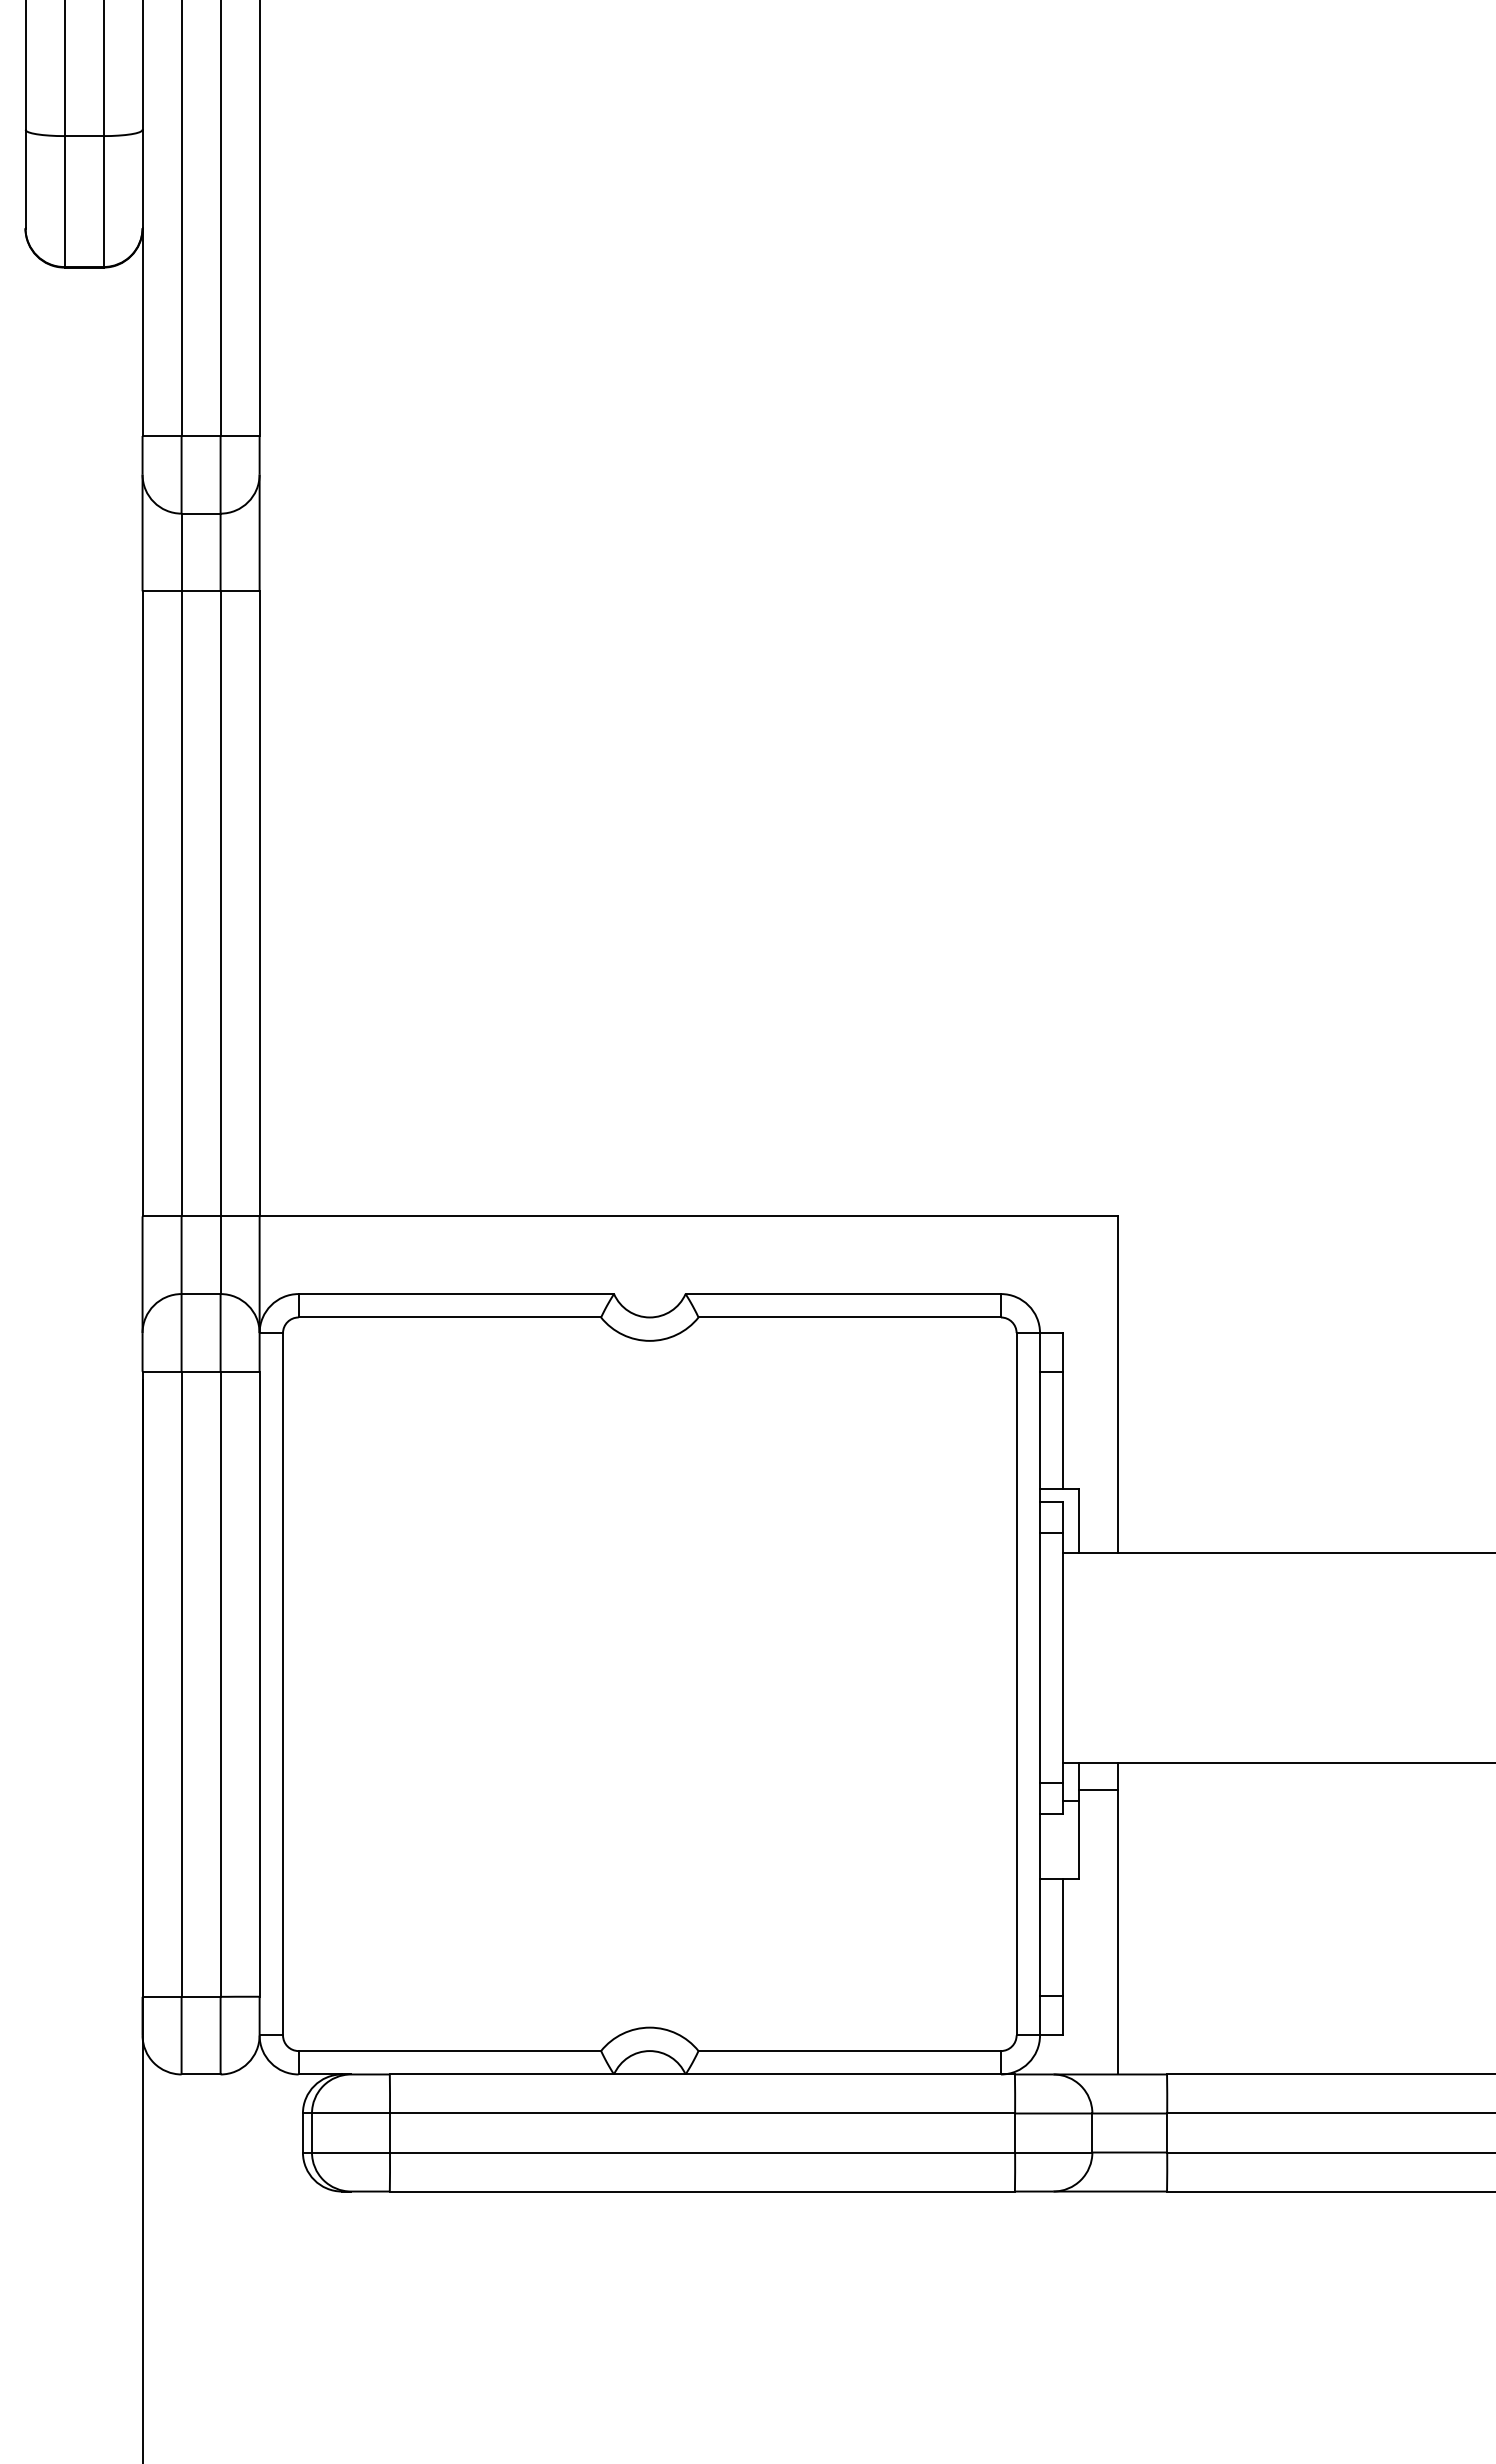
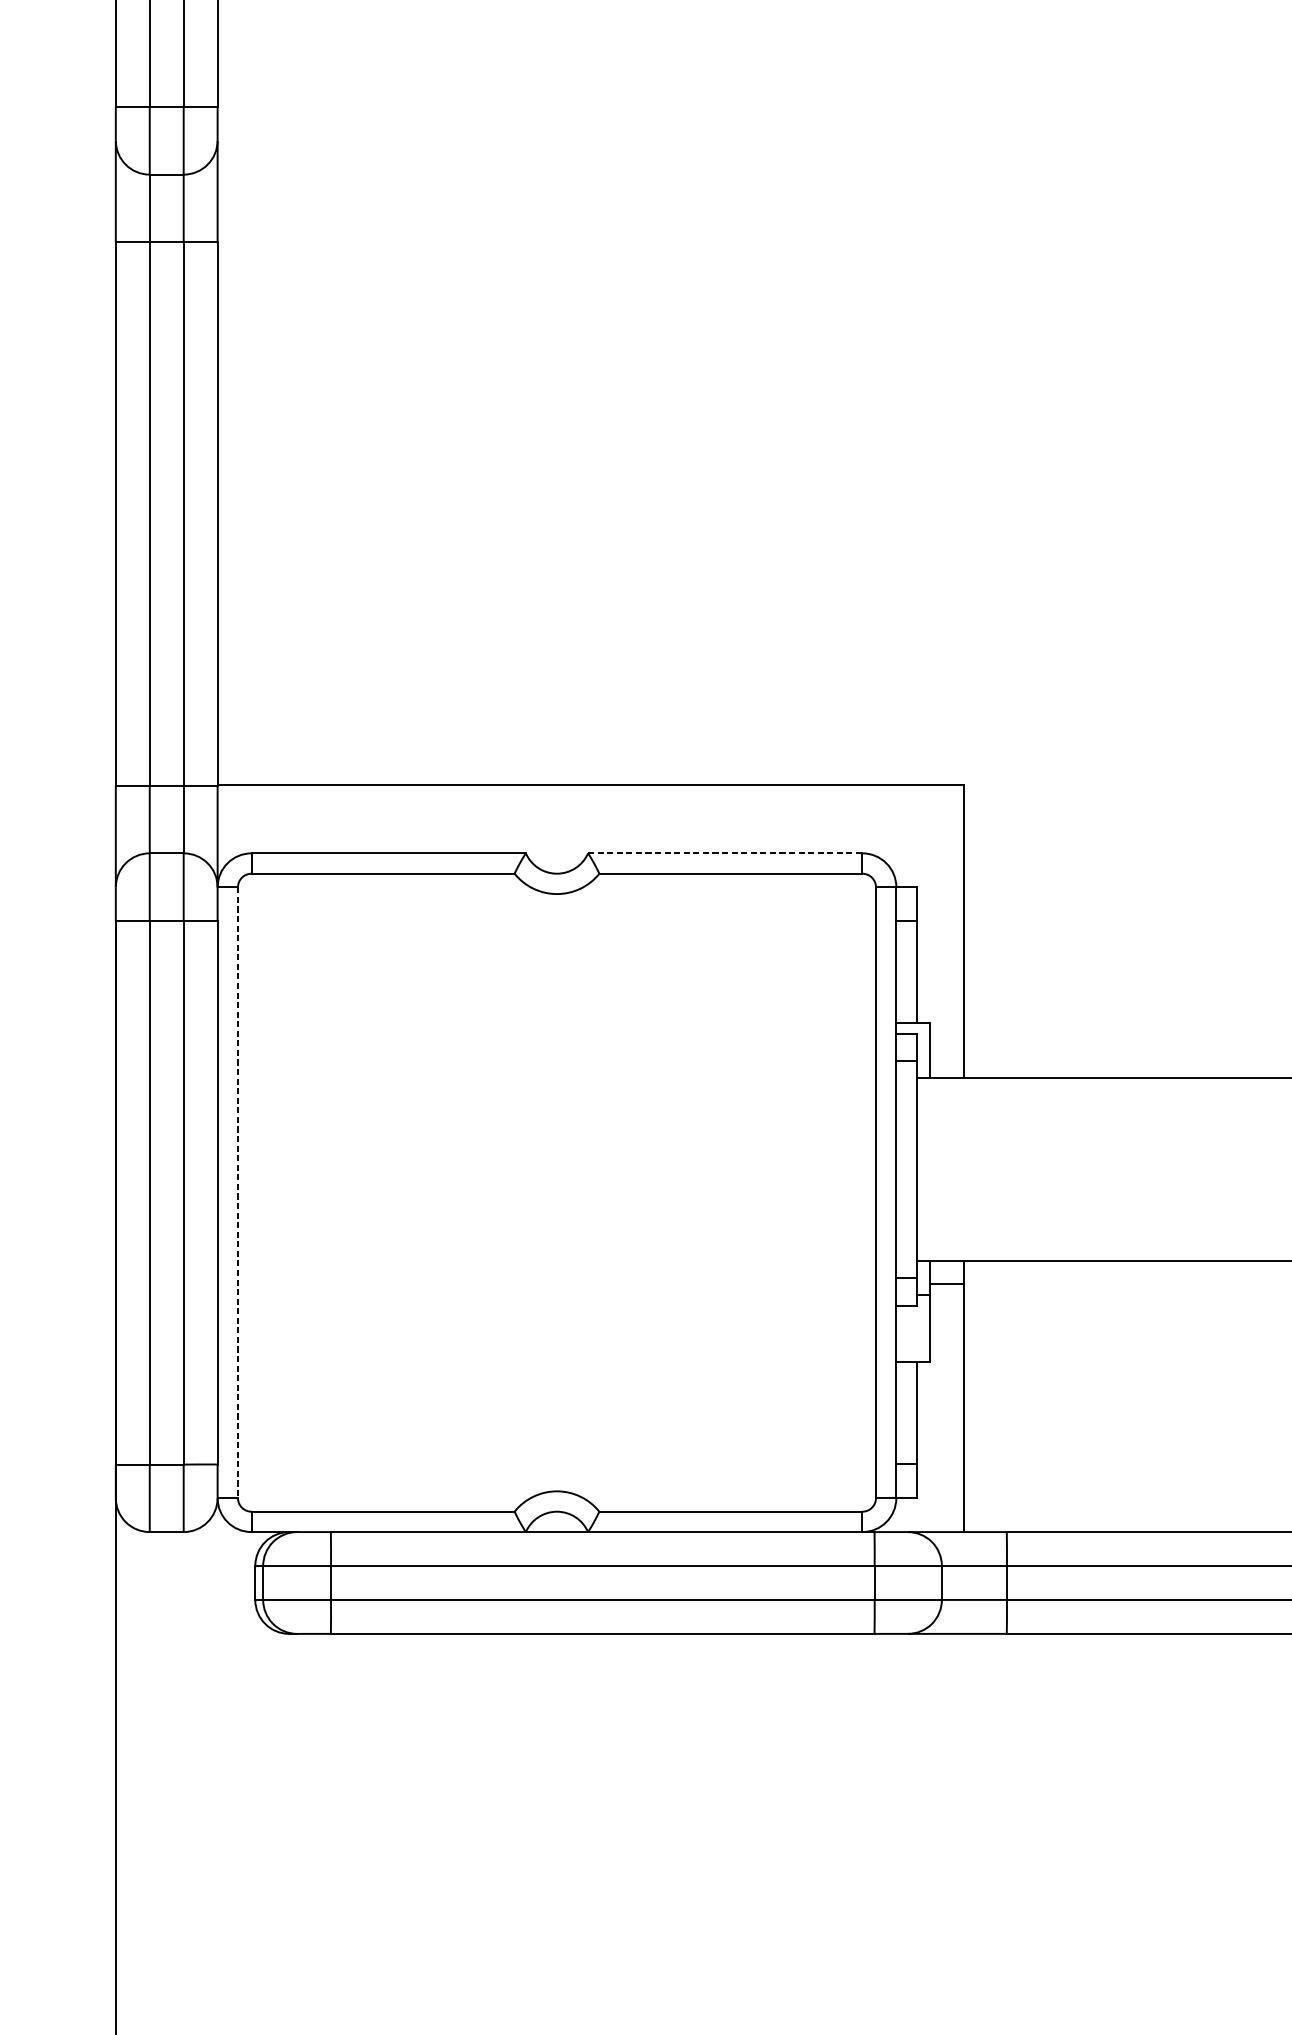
line: (843, 1294) -> (725, 853), solid -> dashed
line: (283, 1684) -> (238, 1192), solid -> dashed

